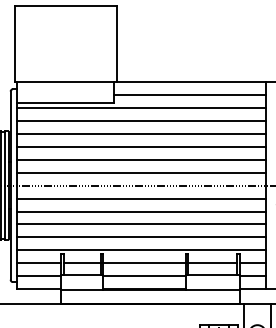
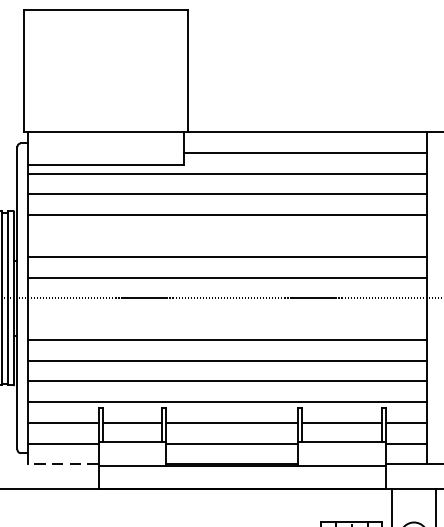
line: (141, 146) -> (227, 235), removed
line: (141, 198) -> (227, 318), removed
line: (38, 289) -> (62, 465), solid -> dashed

